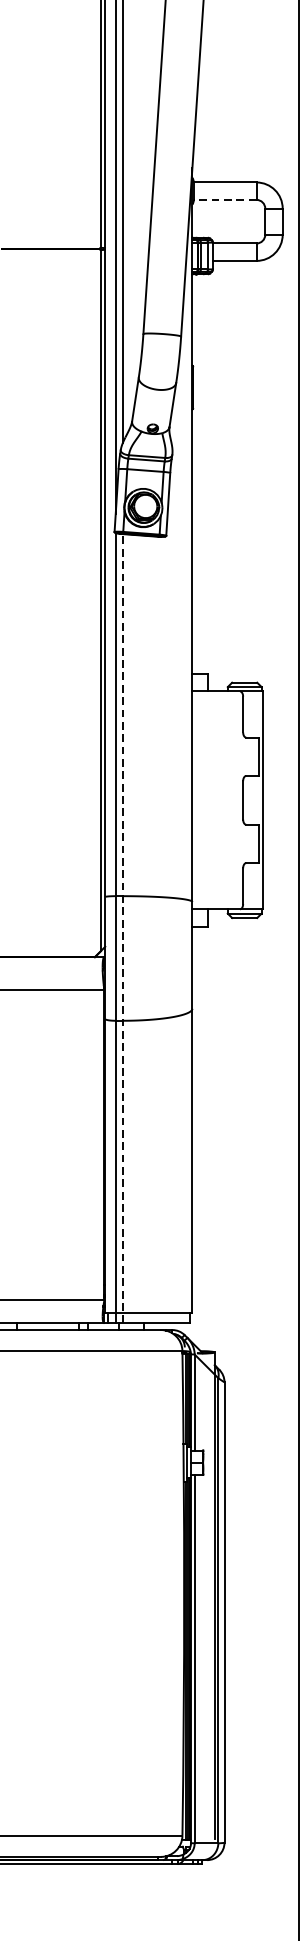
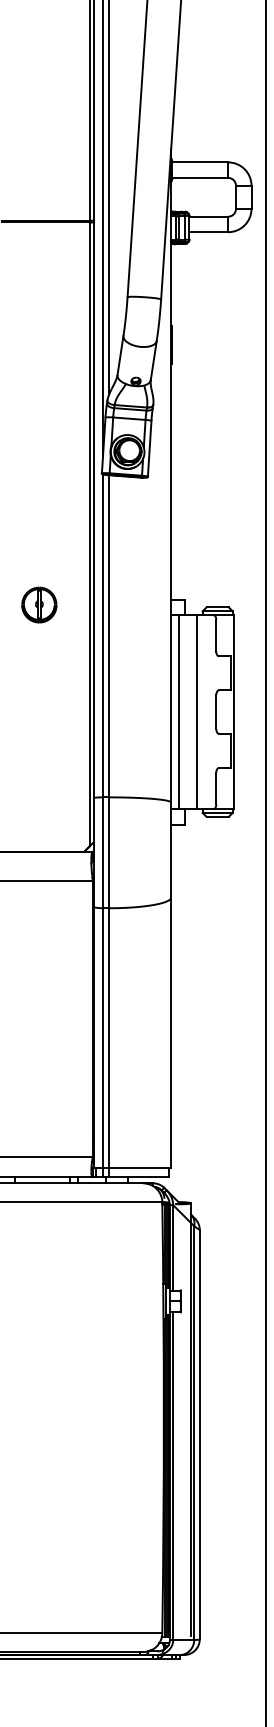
line: (225, 199) -> (200, 177), dashed -> solid
part: (44, 679) -> (39, 604), added
line: (201, 800) -> (179, 712), added
line: (222, 800) -> (197, 712), added
line: (123, 927) -> (109, 825), dashed -> solid

